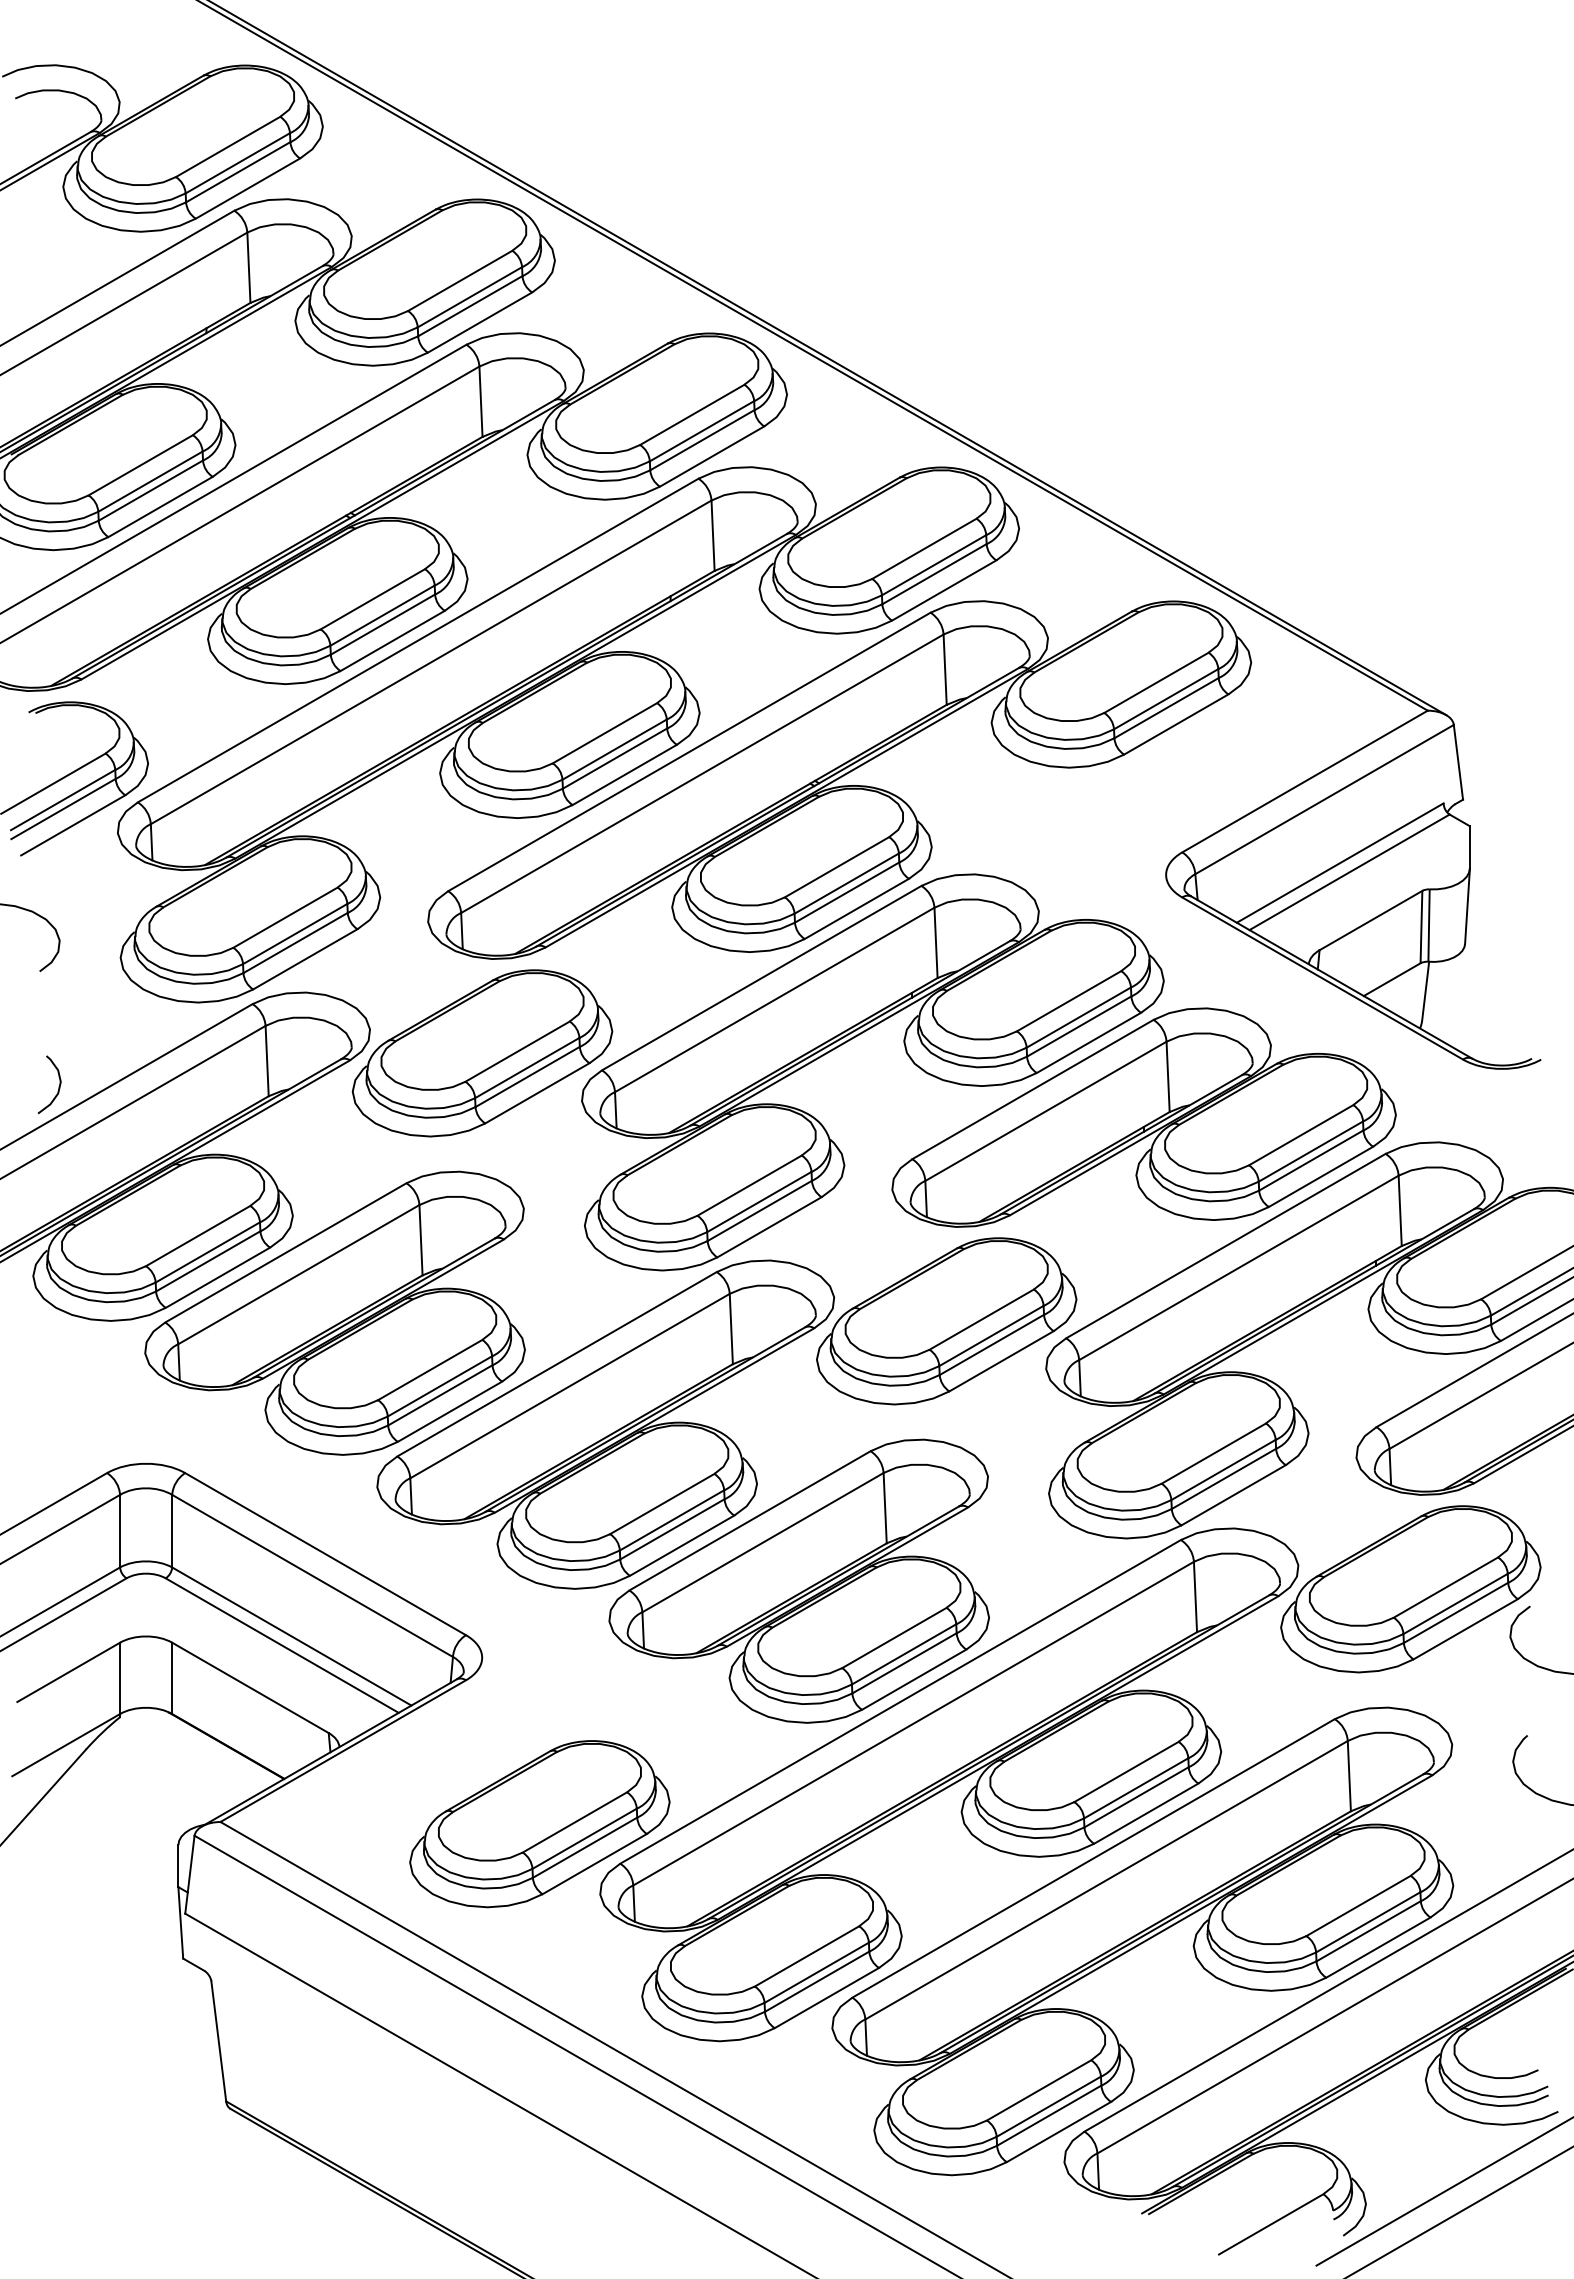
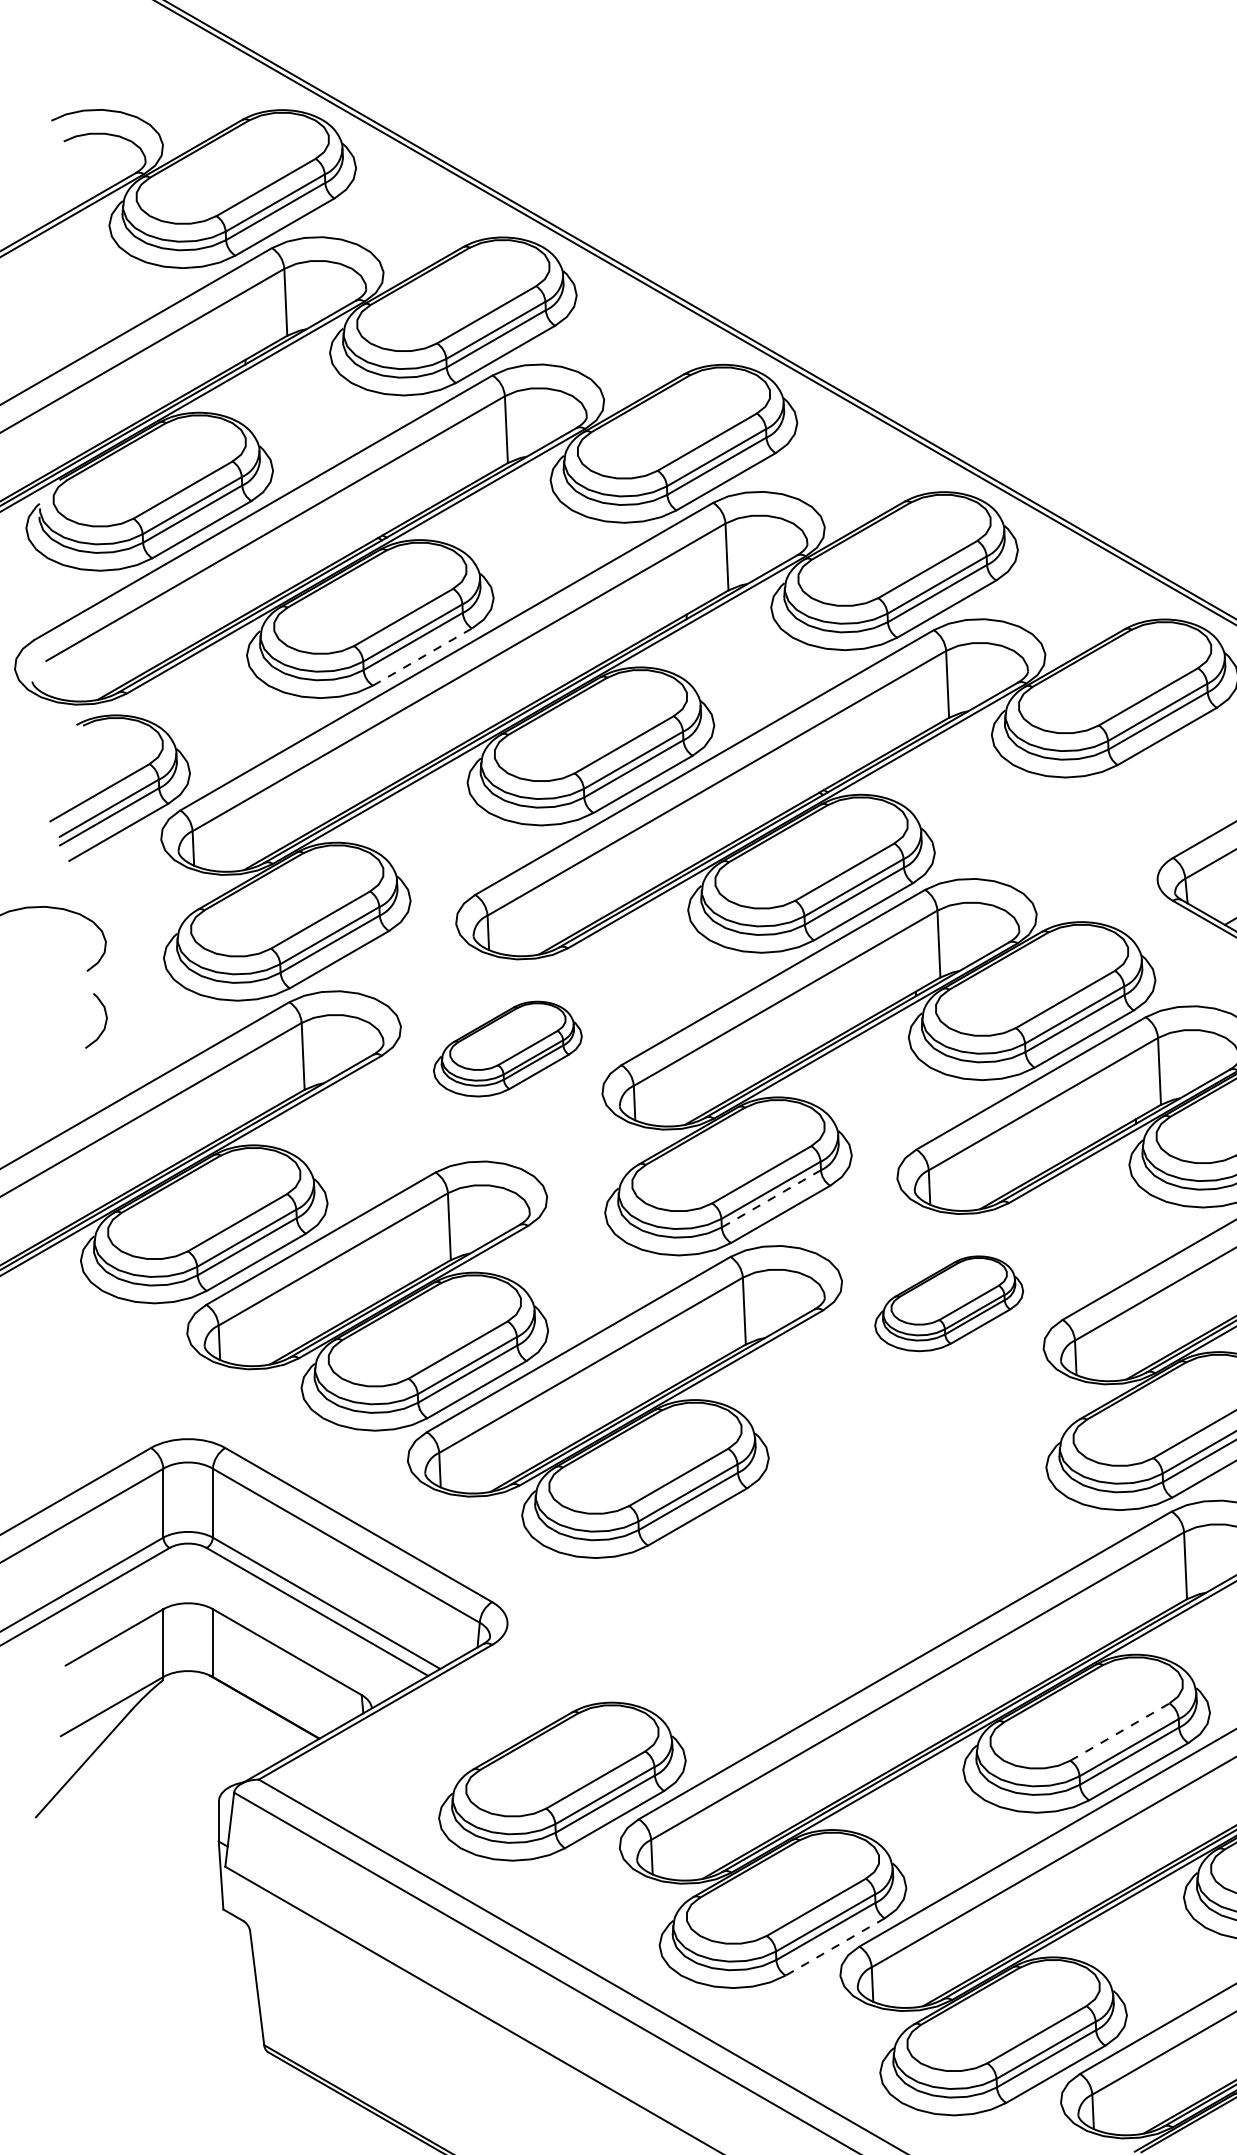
line: (393, 640) -> (423, 656), solid -> dashed
part: (482, 1053) -> (507, 1049), size x0.6
curve: (58, 1086) -> (104, 1022), moved
line: (759, 1211) -> (771, 1199), solid -> dashed
part: (946, 1321) -> (948, 1303), size x0.6
part: (798, 1580) -> (808, 1550), removed
line: (1126, 1771) -> (1119, 1731), solid -> dashed
line: (826, 1998) -> (834, 1947), solid -> dashed

